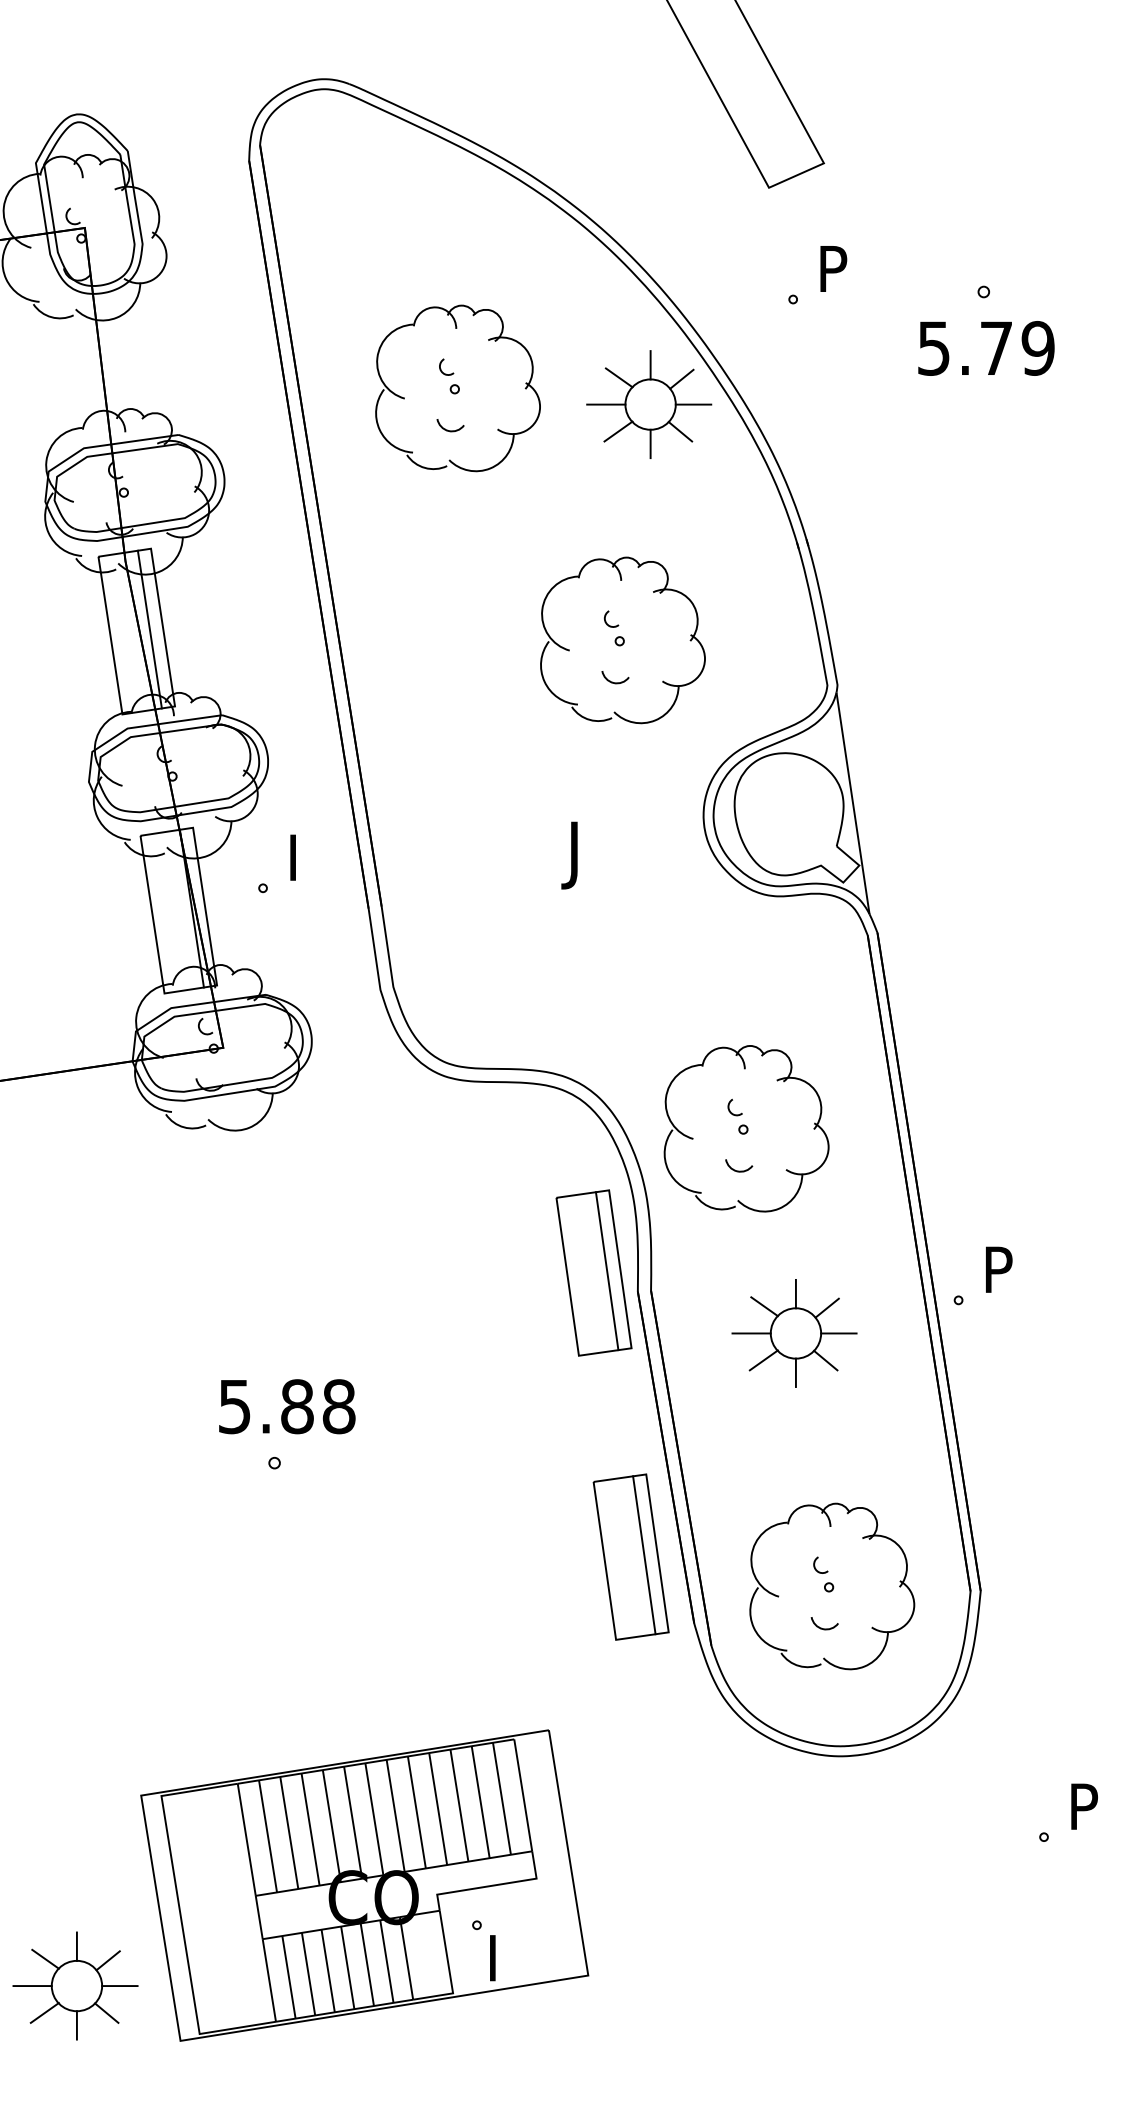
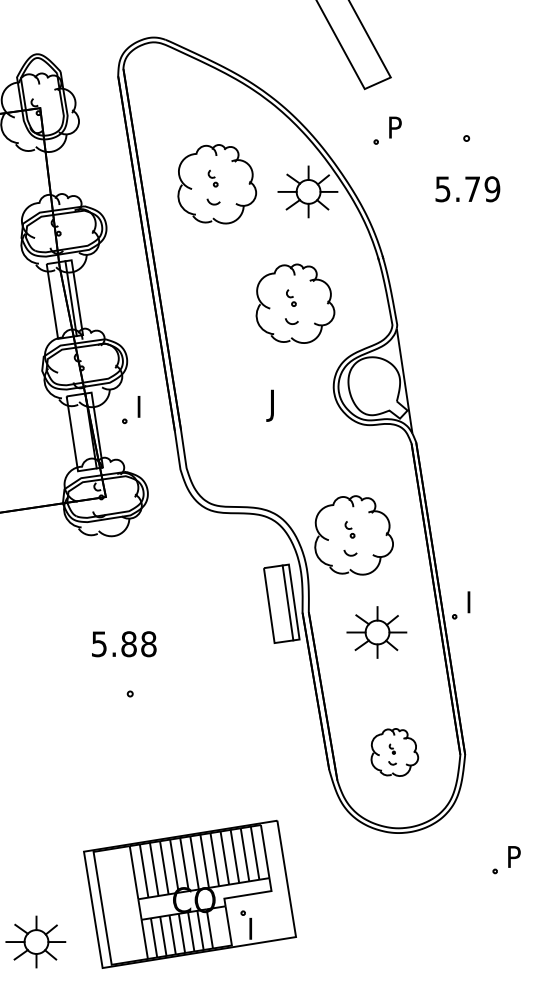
text: (985, 348) -> (467, 189), moved
text: (1002, 1259) -> (475, 597), P -> I
text: (287, 1407) -> (124, 644), moved
part: (631, 1556) -> (299, 738), removed
part: (831, 1586) -> (394, 752), size x0.6
part: (363, 1883) -> (189, 893), moved

